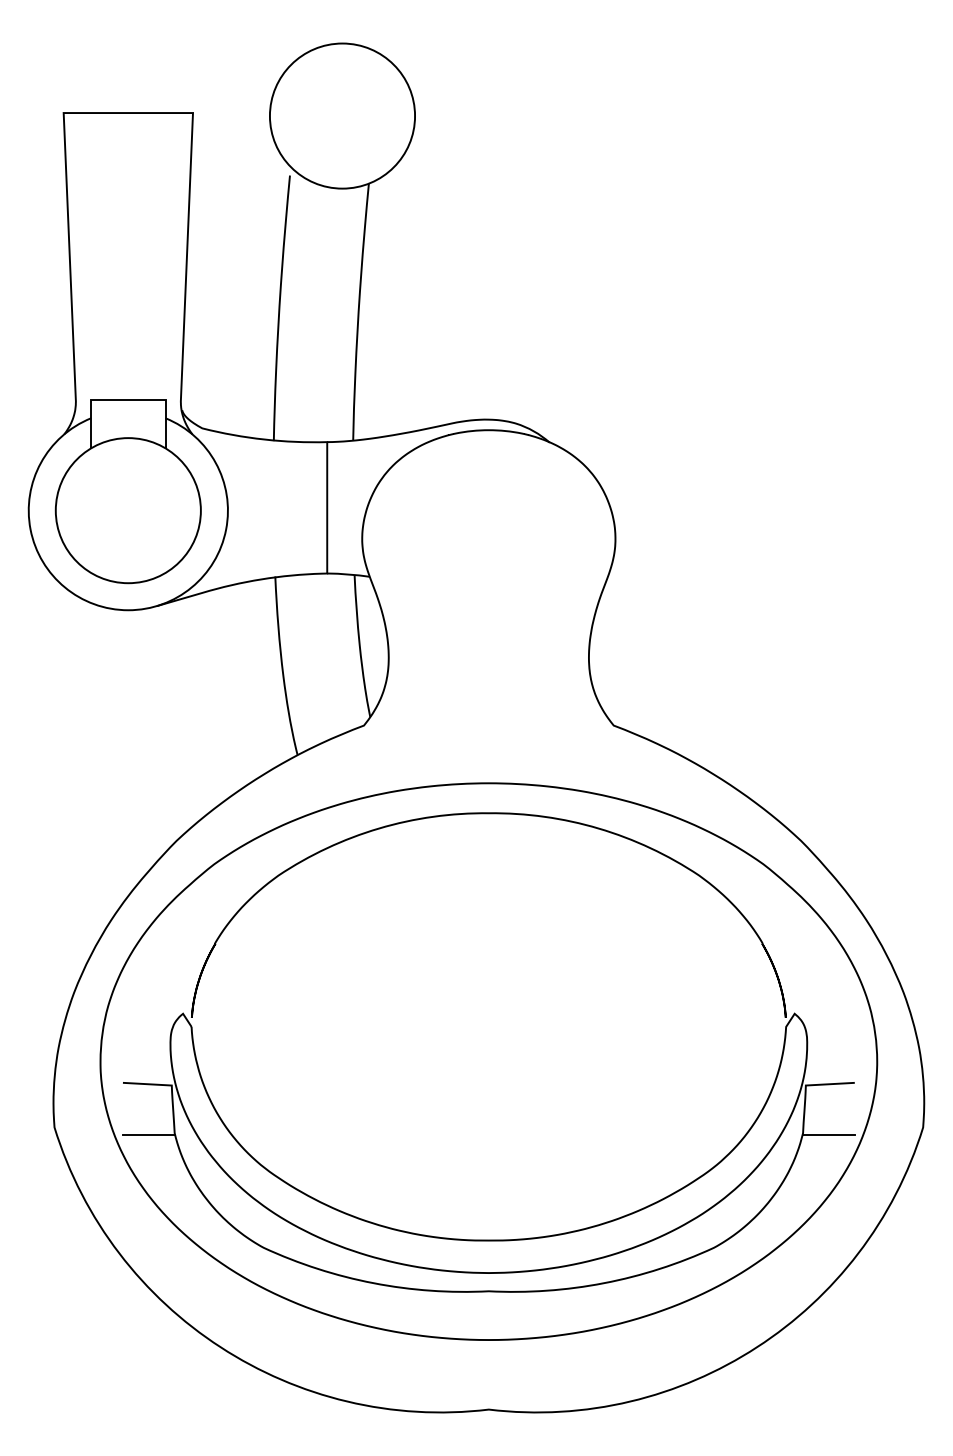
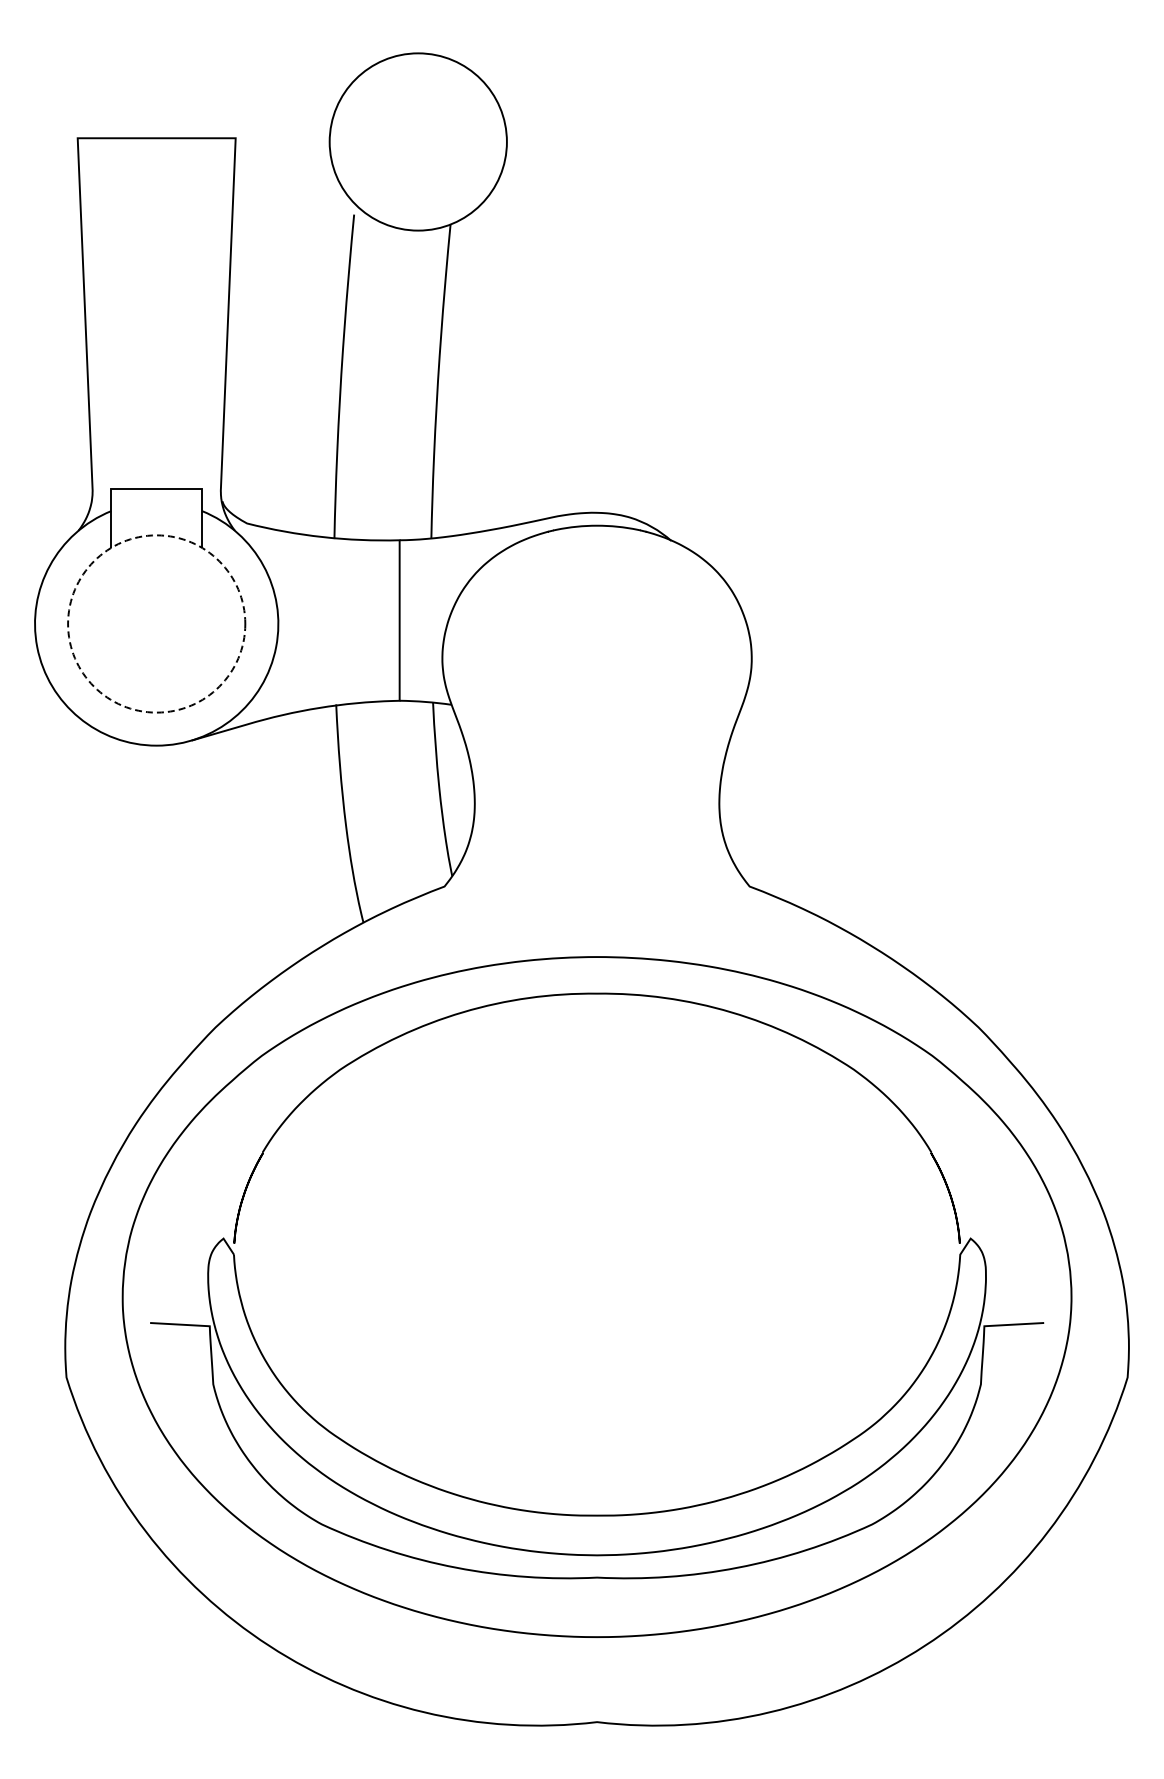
circle: (128, 510) -> (156, 623), solid -> dashed
line: (148, 1134) -> (181, 1386), removed
line: (828, 1134) -> (1012, 1386), removed

